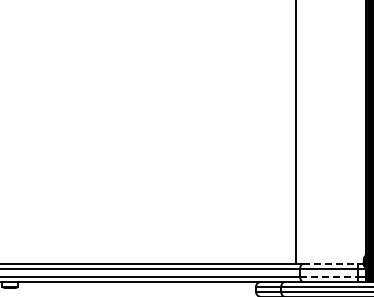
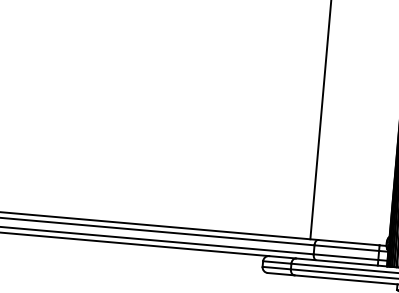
line: (330, 263) -> (349, 242), dashed -> solid
line: (328, 276) -> (345, 256), dashed -> solid

